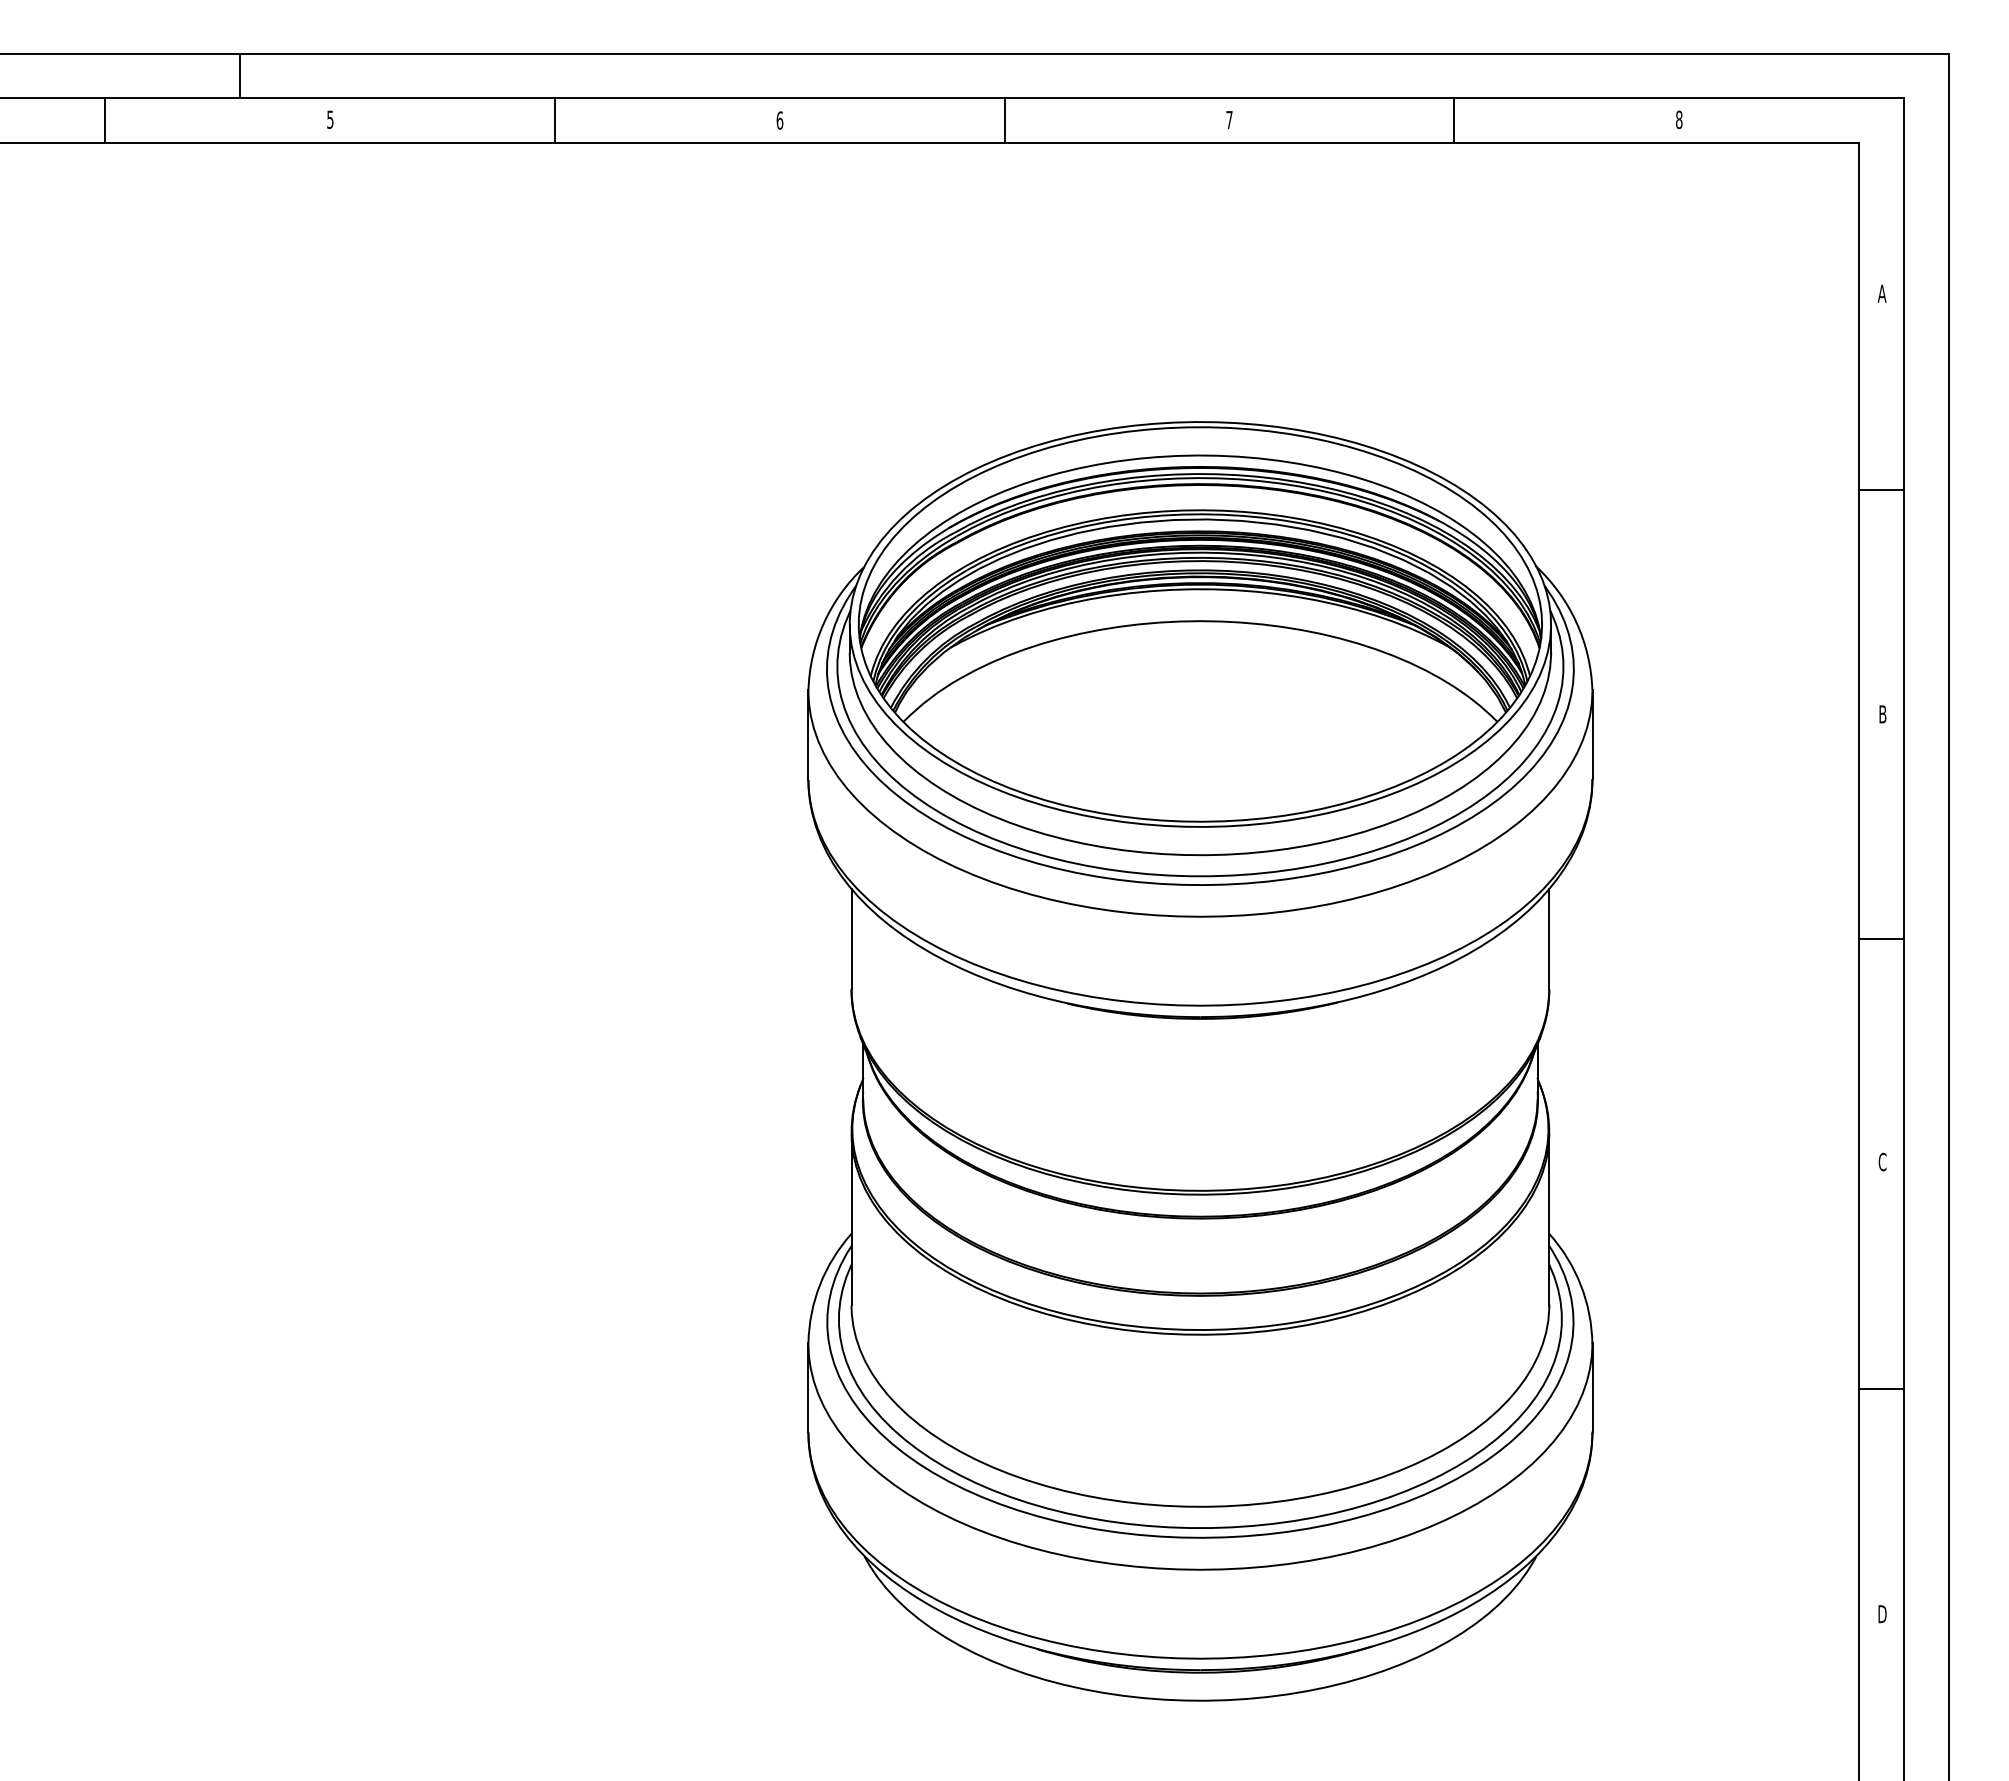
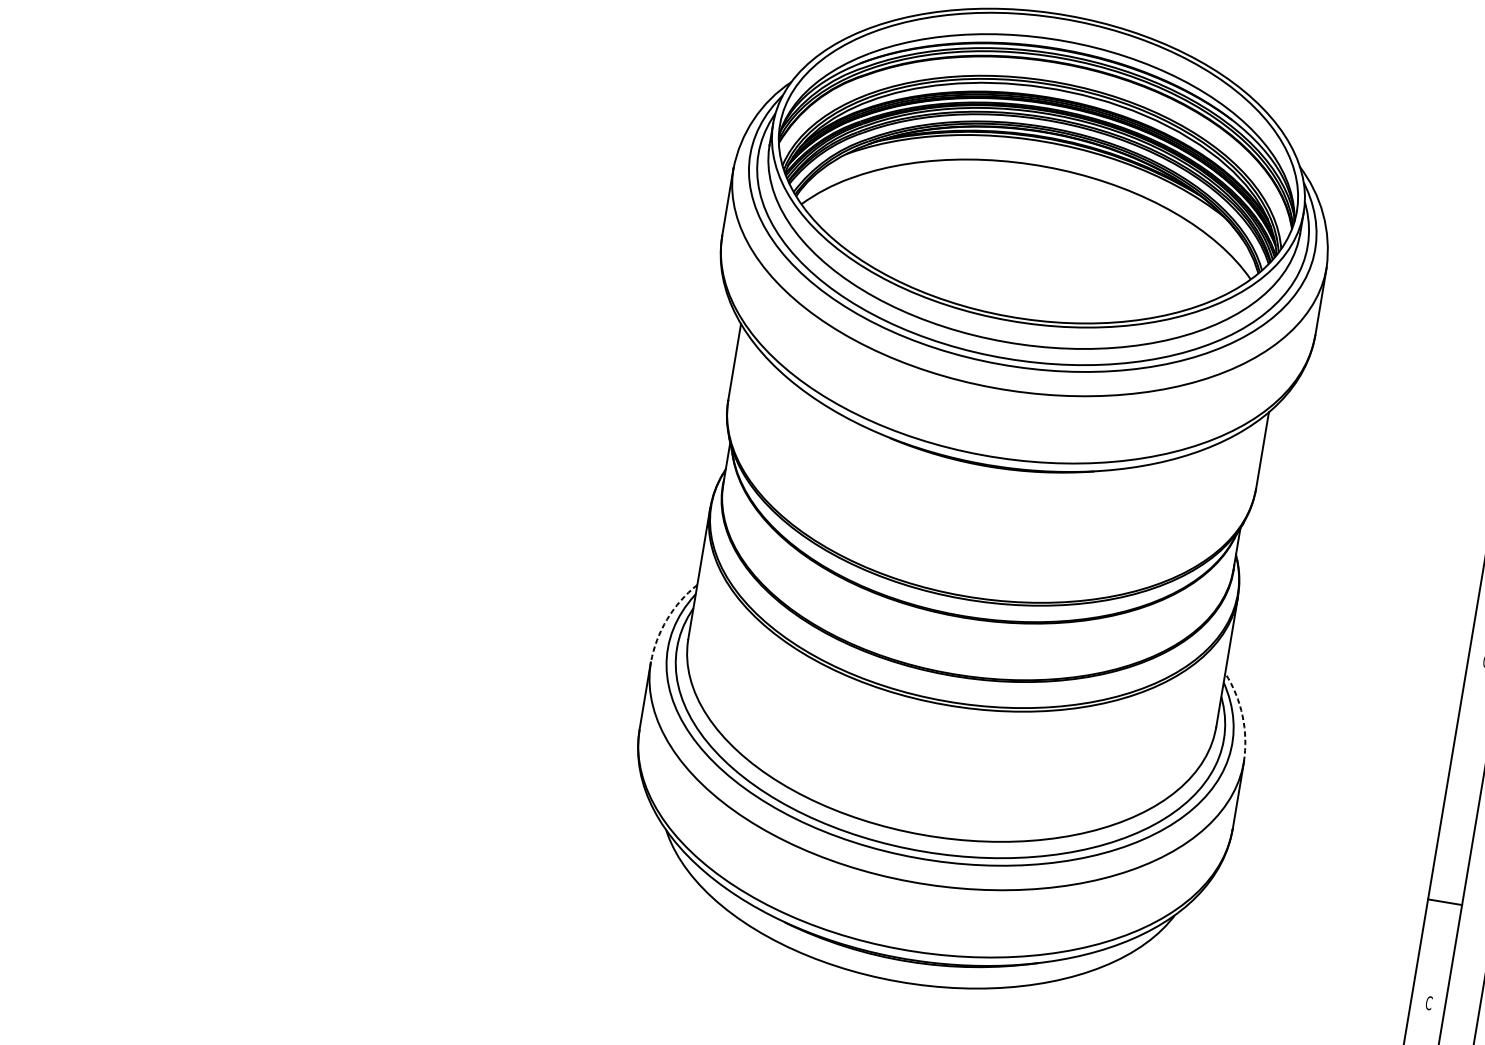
arc: (820, 1284) -> (667, 619), solid -> dashed
arc: (1580, 1285) -> (1242, 716), solid -> dashed
line: (1880, 1388) -> (1444, 901), moved
text: (1882, 1614) -> (1429, 1003), D -> C

